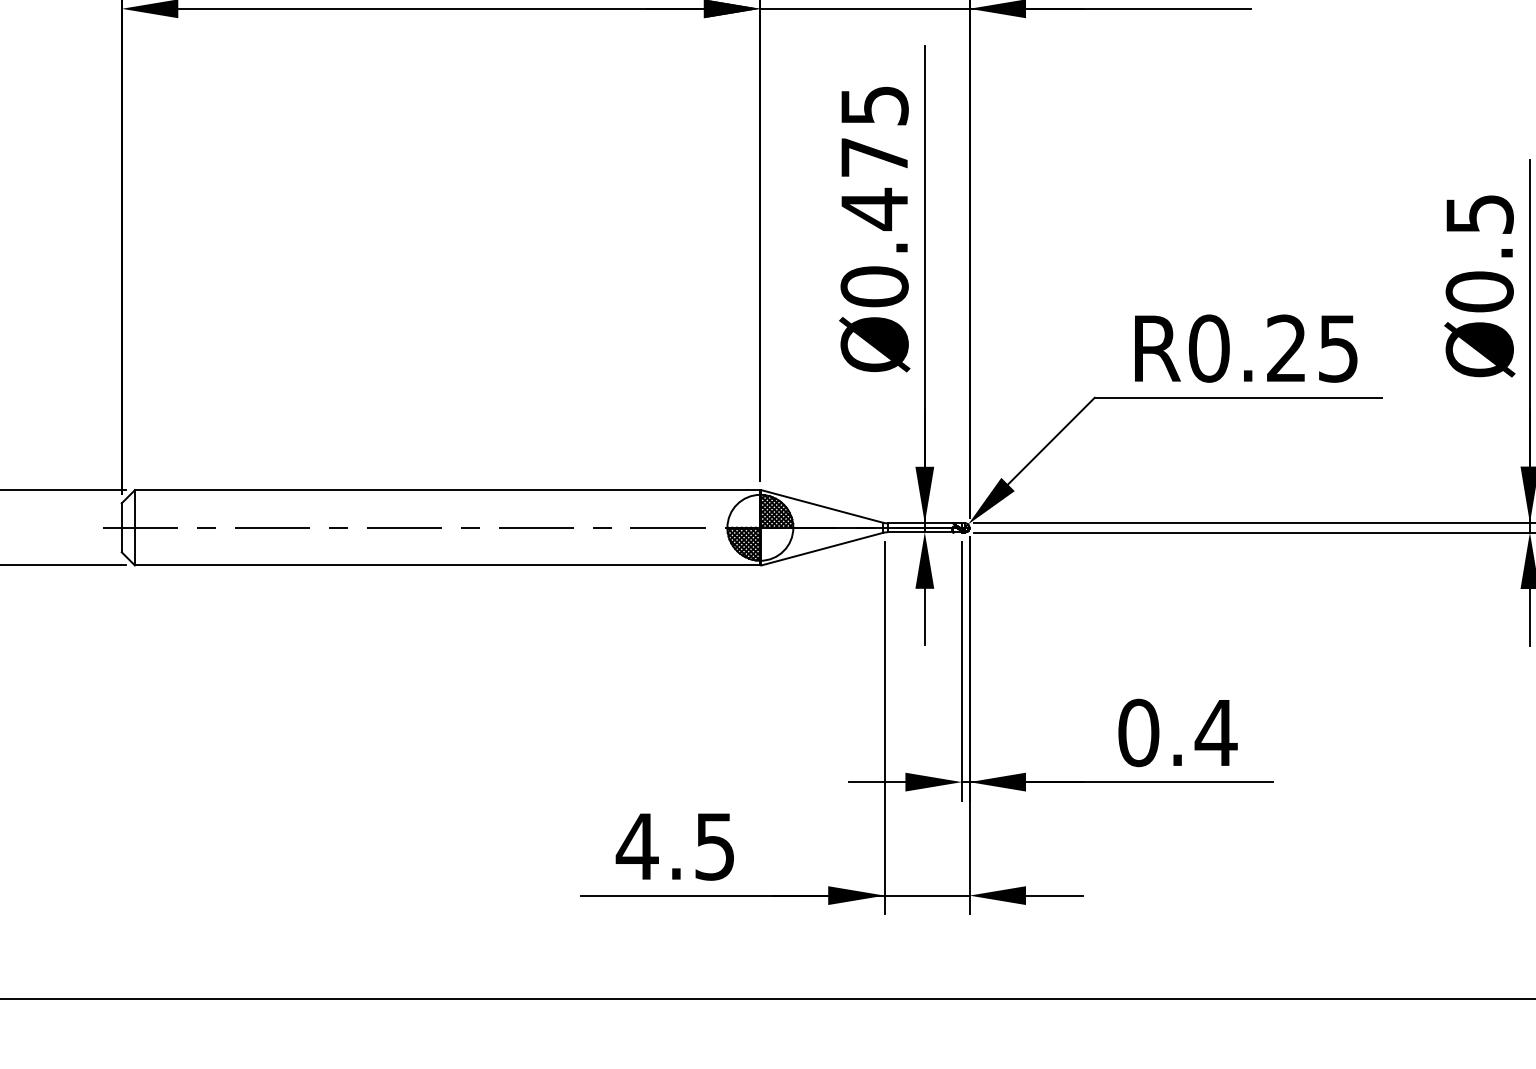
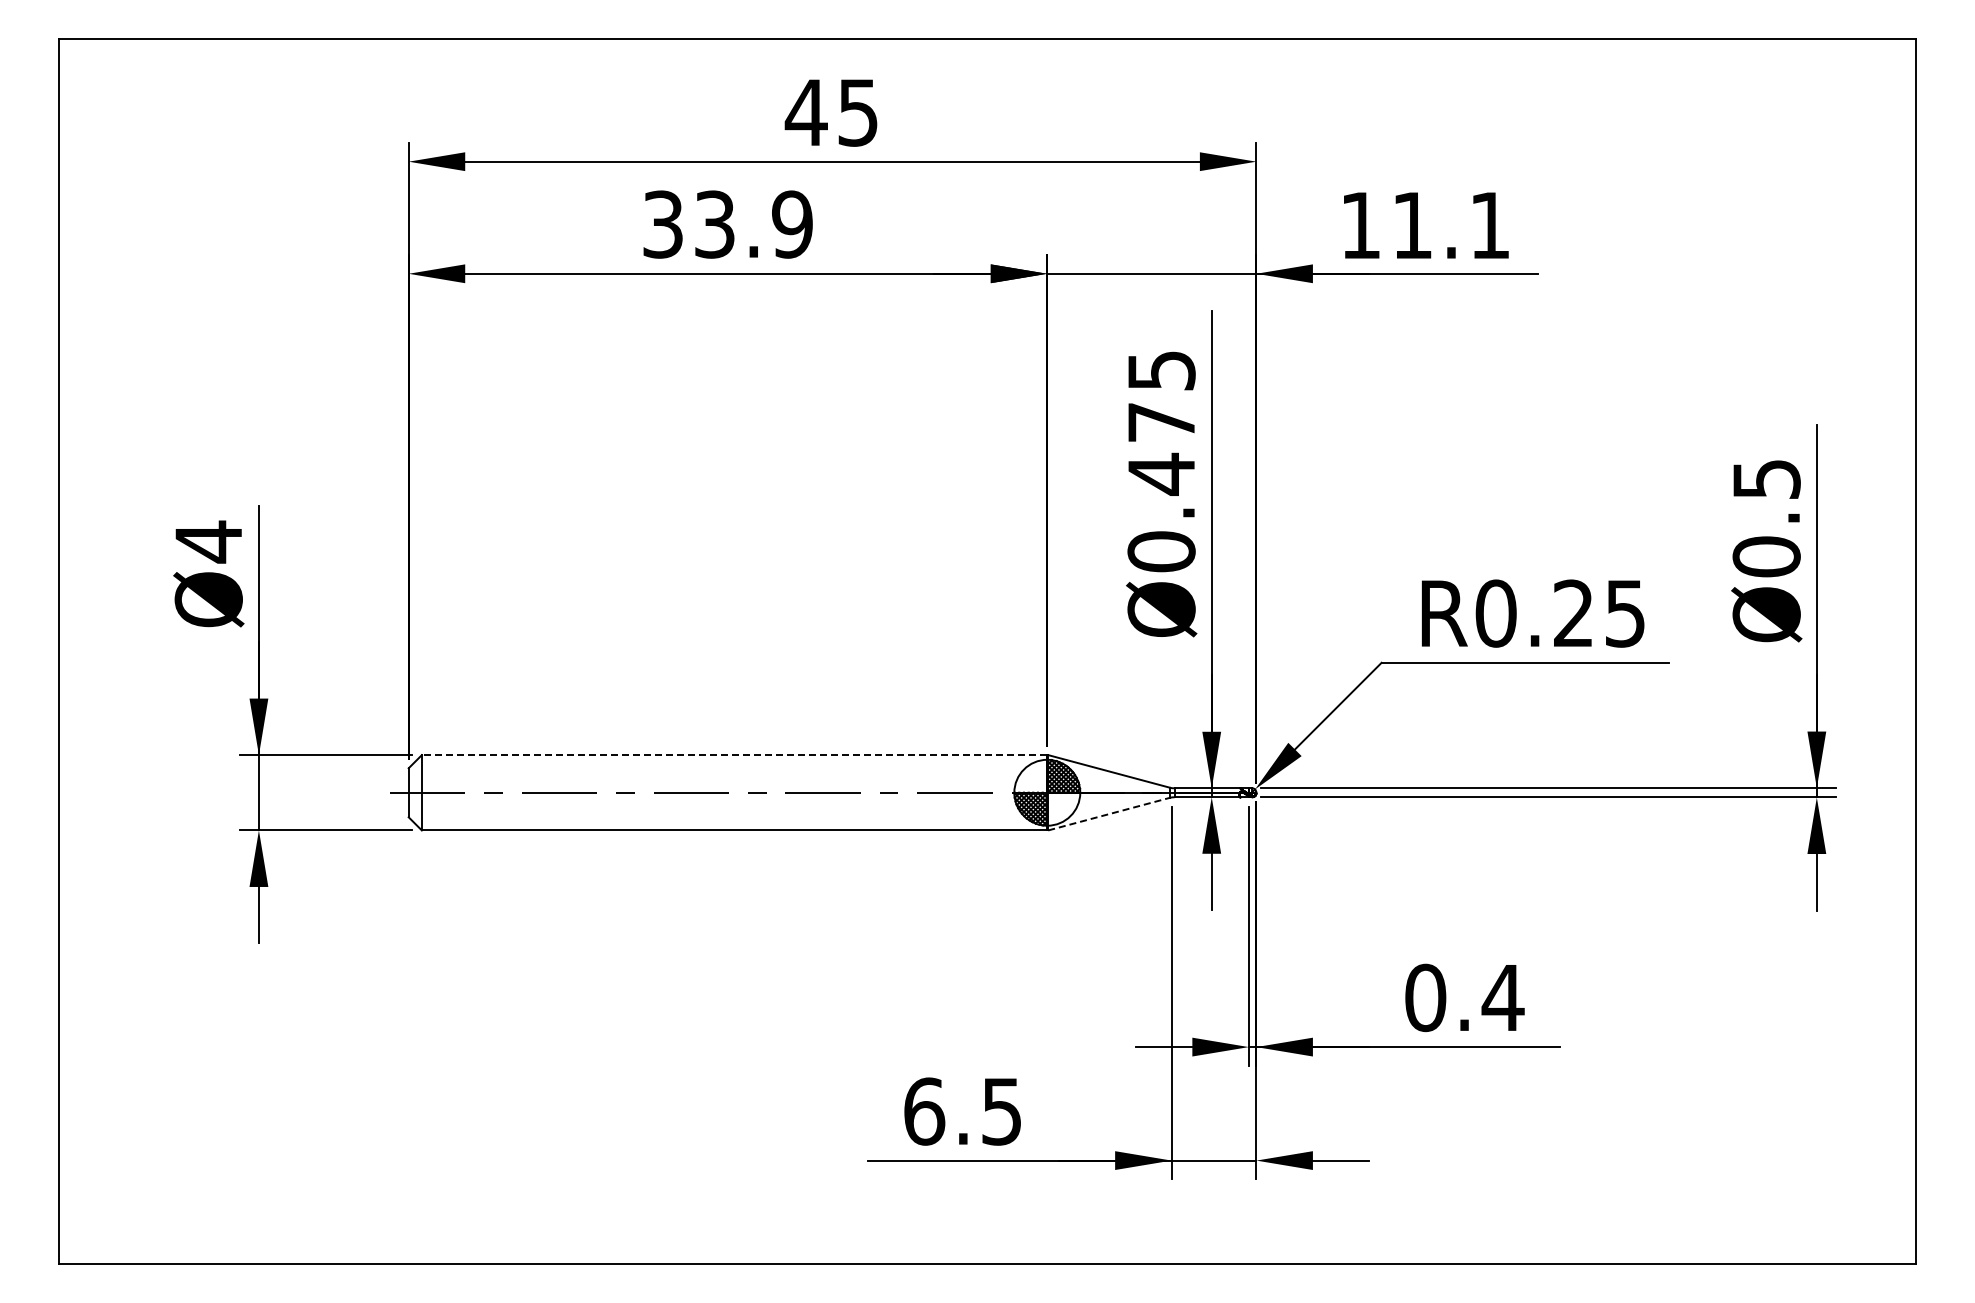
line: (447, 490) -> (734, 755), solid -> dashed
line: (821, 549) -> (1108, 814), solid -> dashed
text: (636, 846) -> (923, 1111), 4.5 -> 6.5

